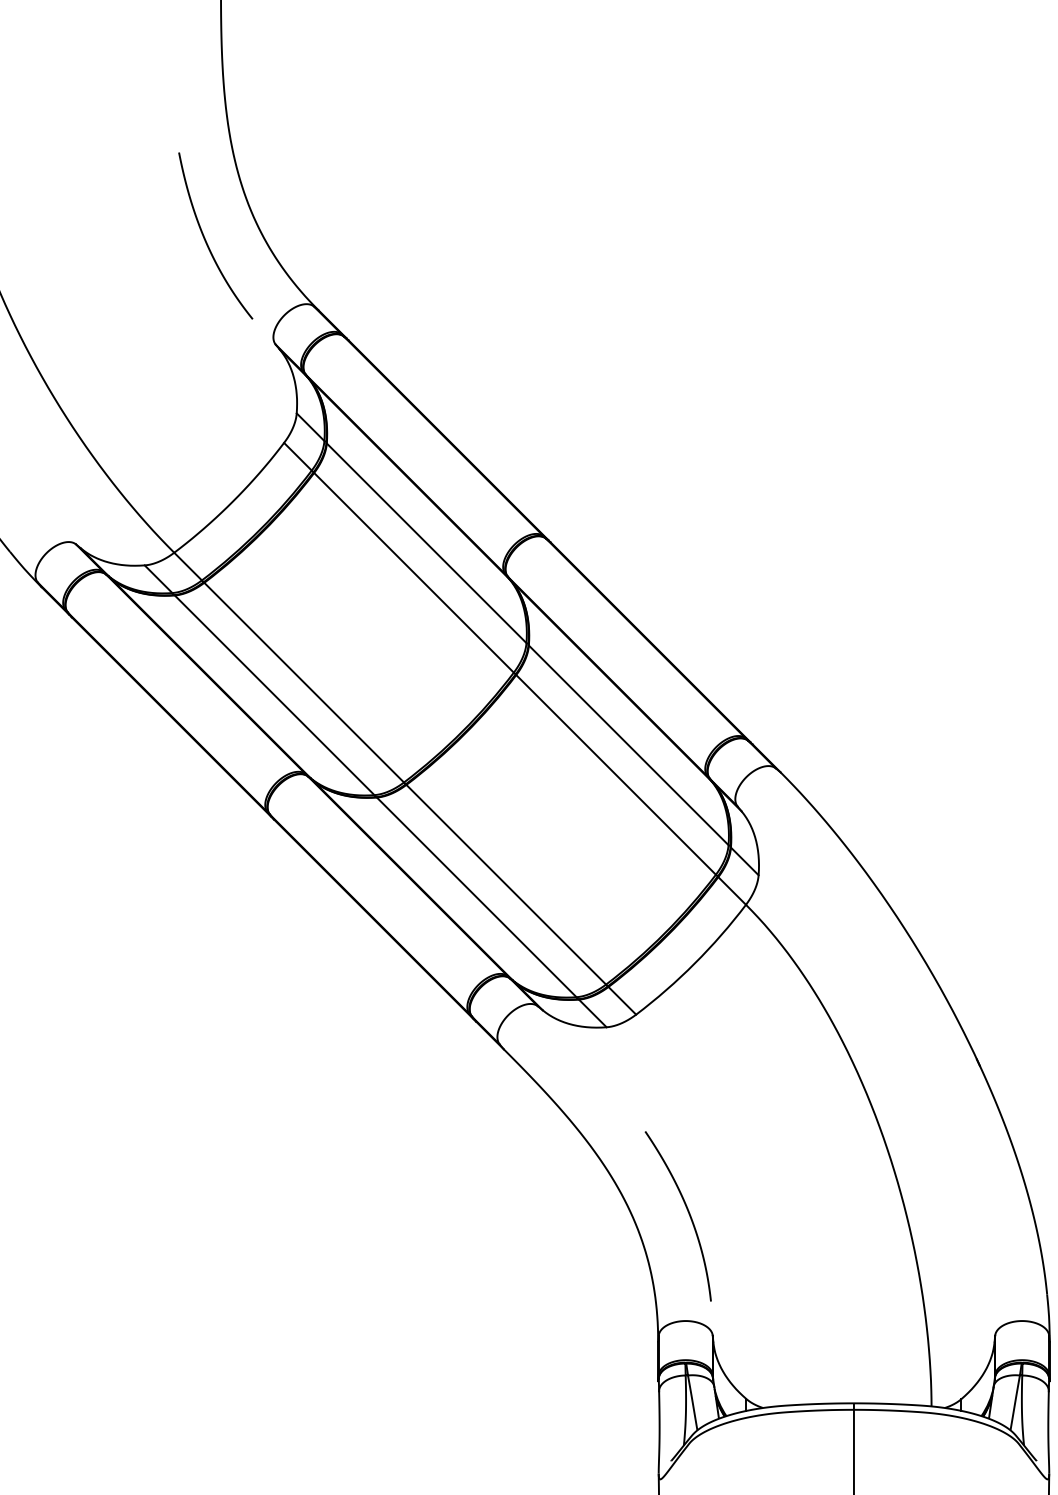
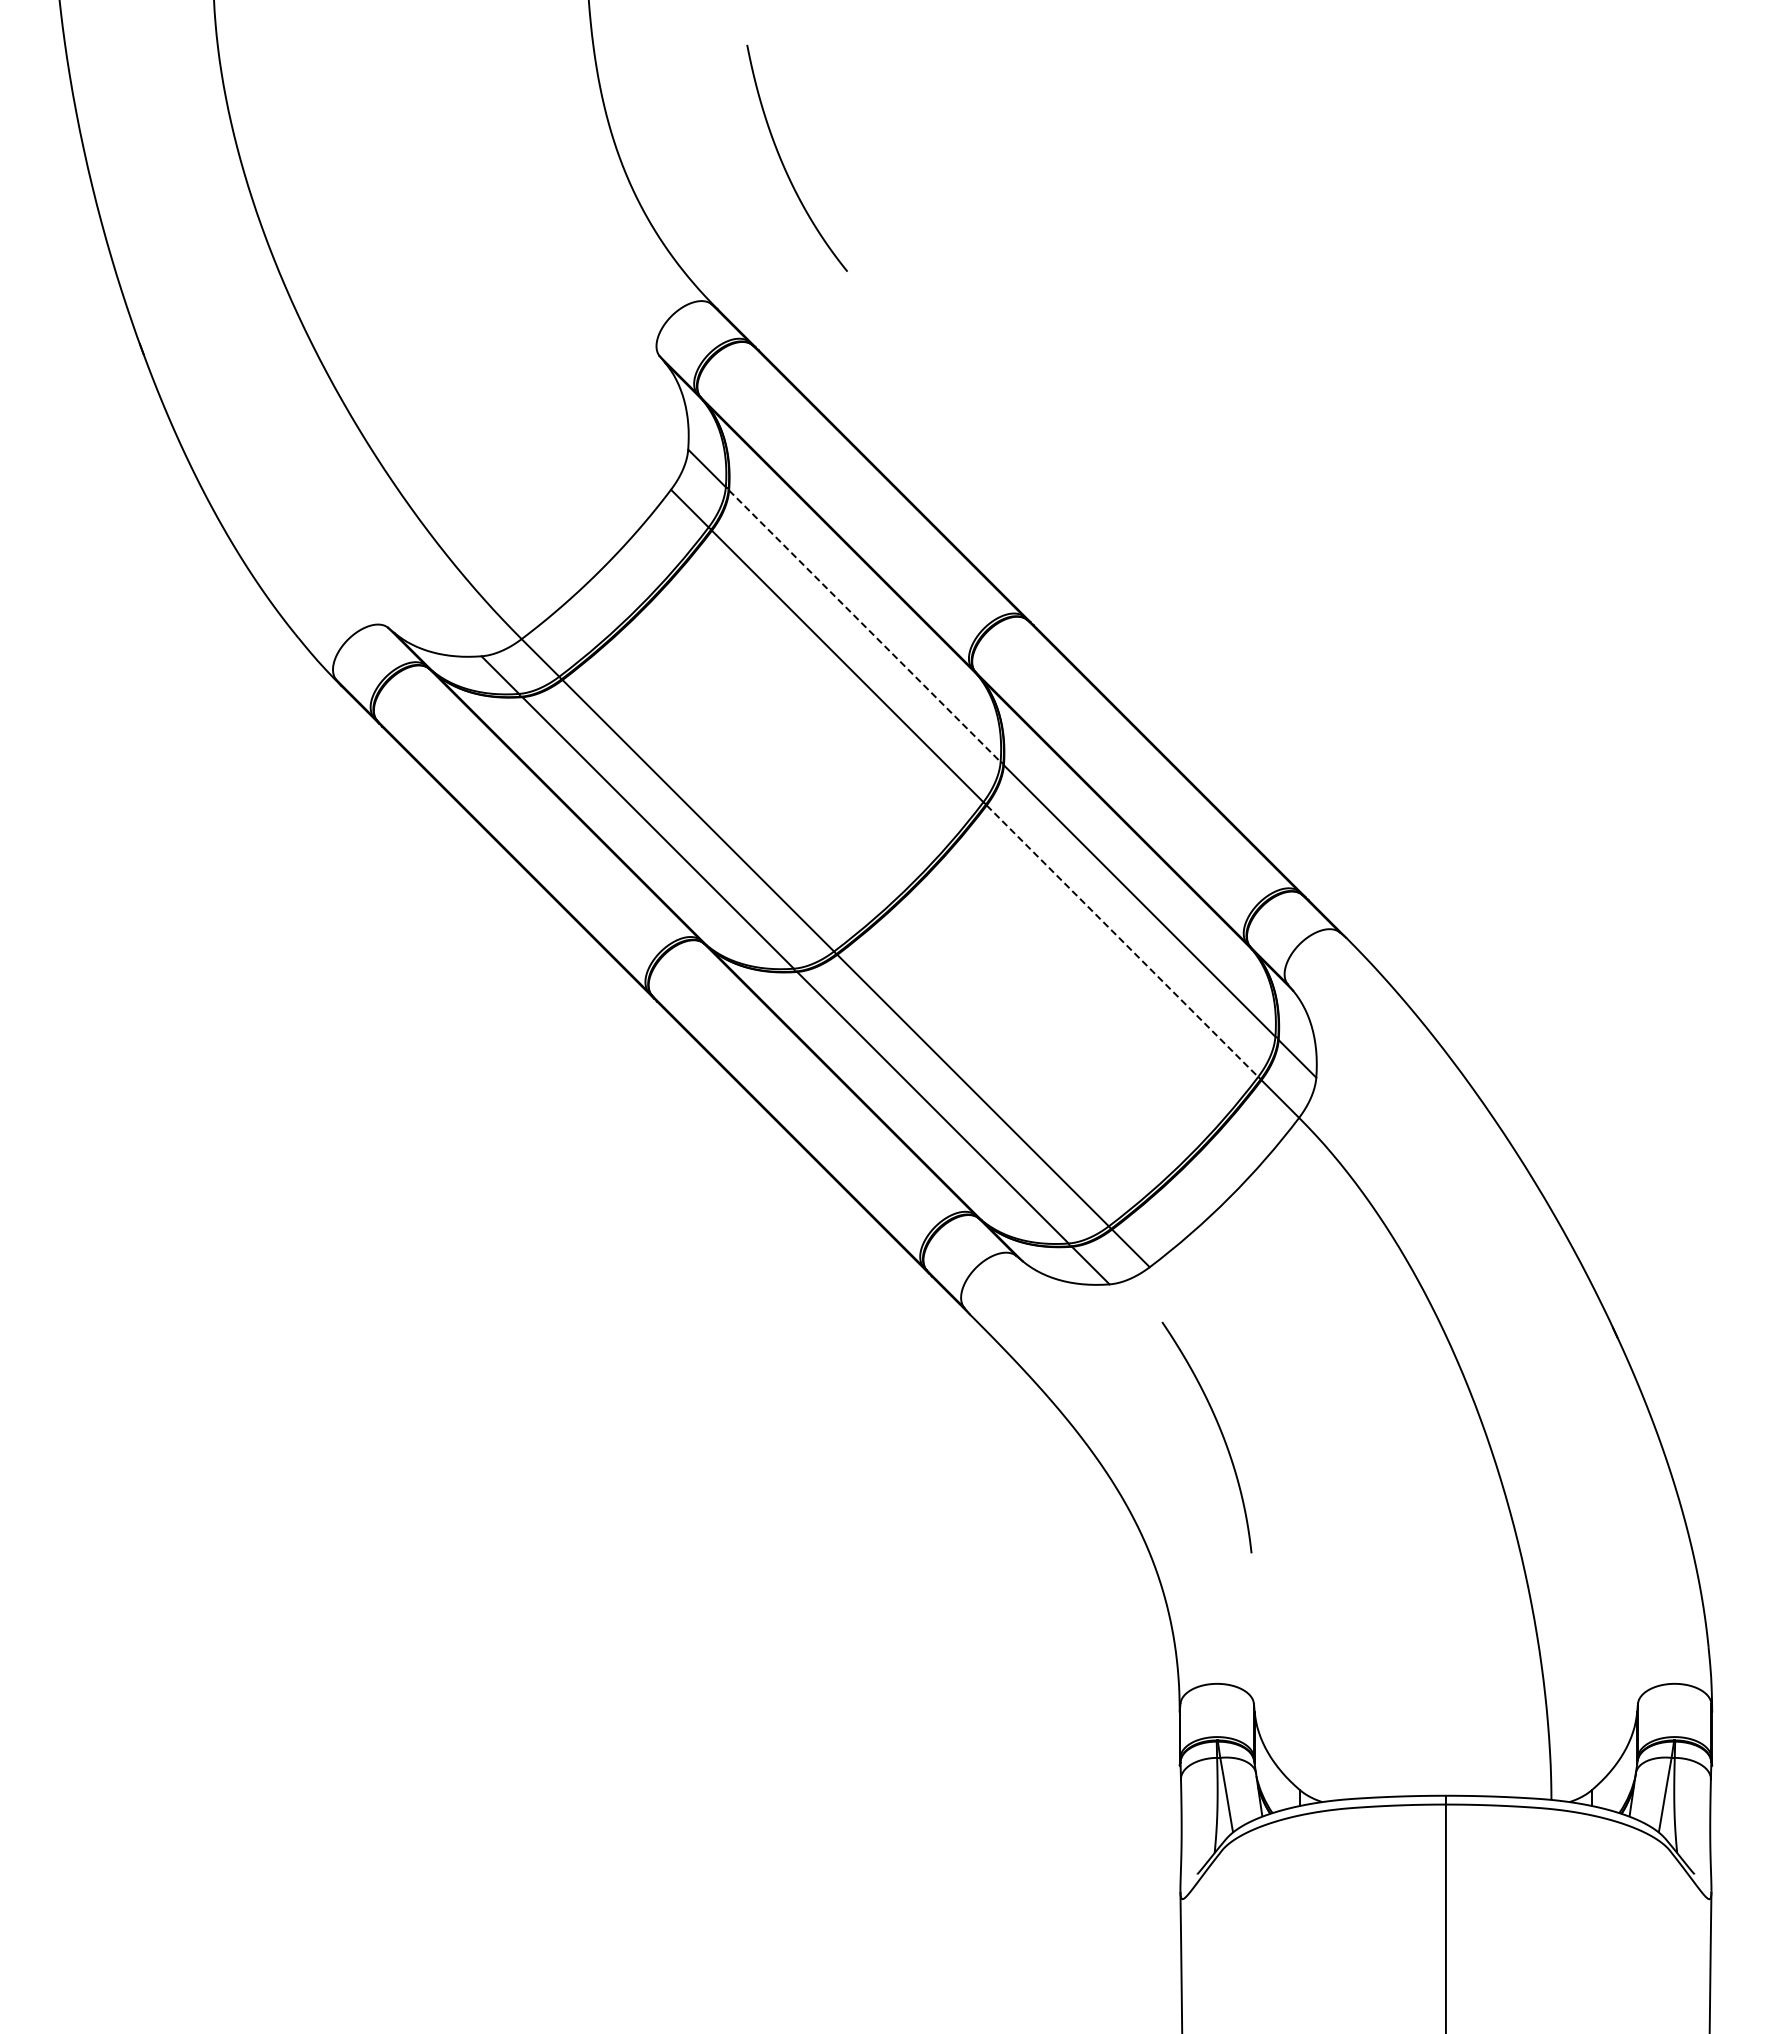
curve: (205, 239) -> (783, 162), moved
line: (426, 543) -> (864, 626), solid -> dashed
line: (616, 775) -> (1122, 941), solid -> dashed
curve: (687, 1211) -> (1219, 1430), moved

